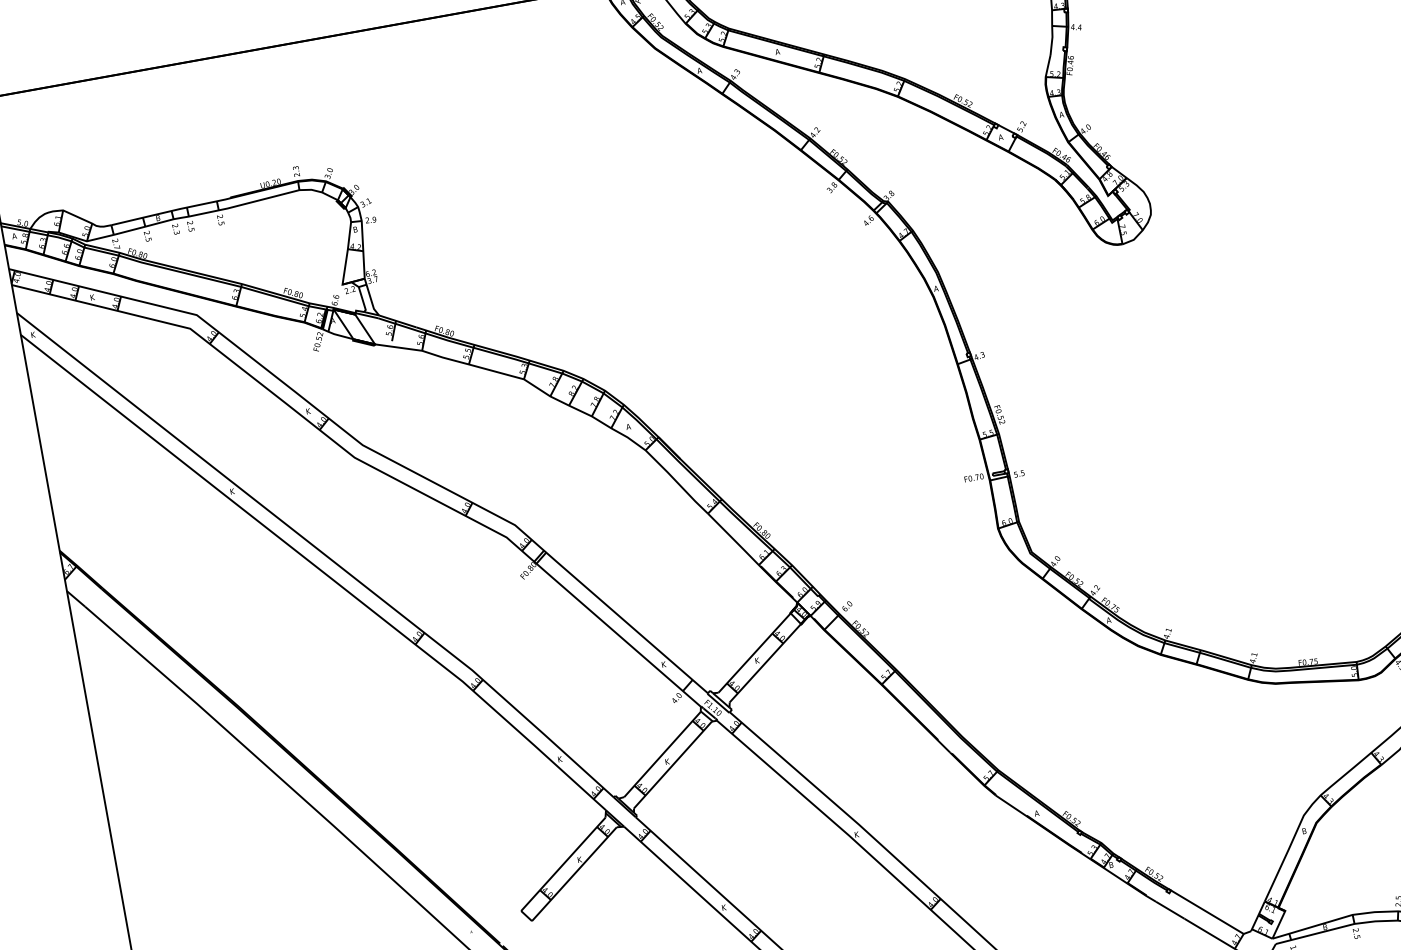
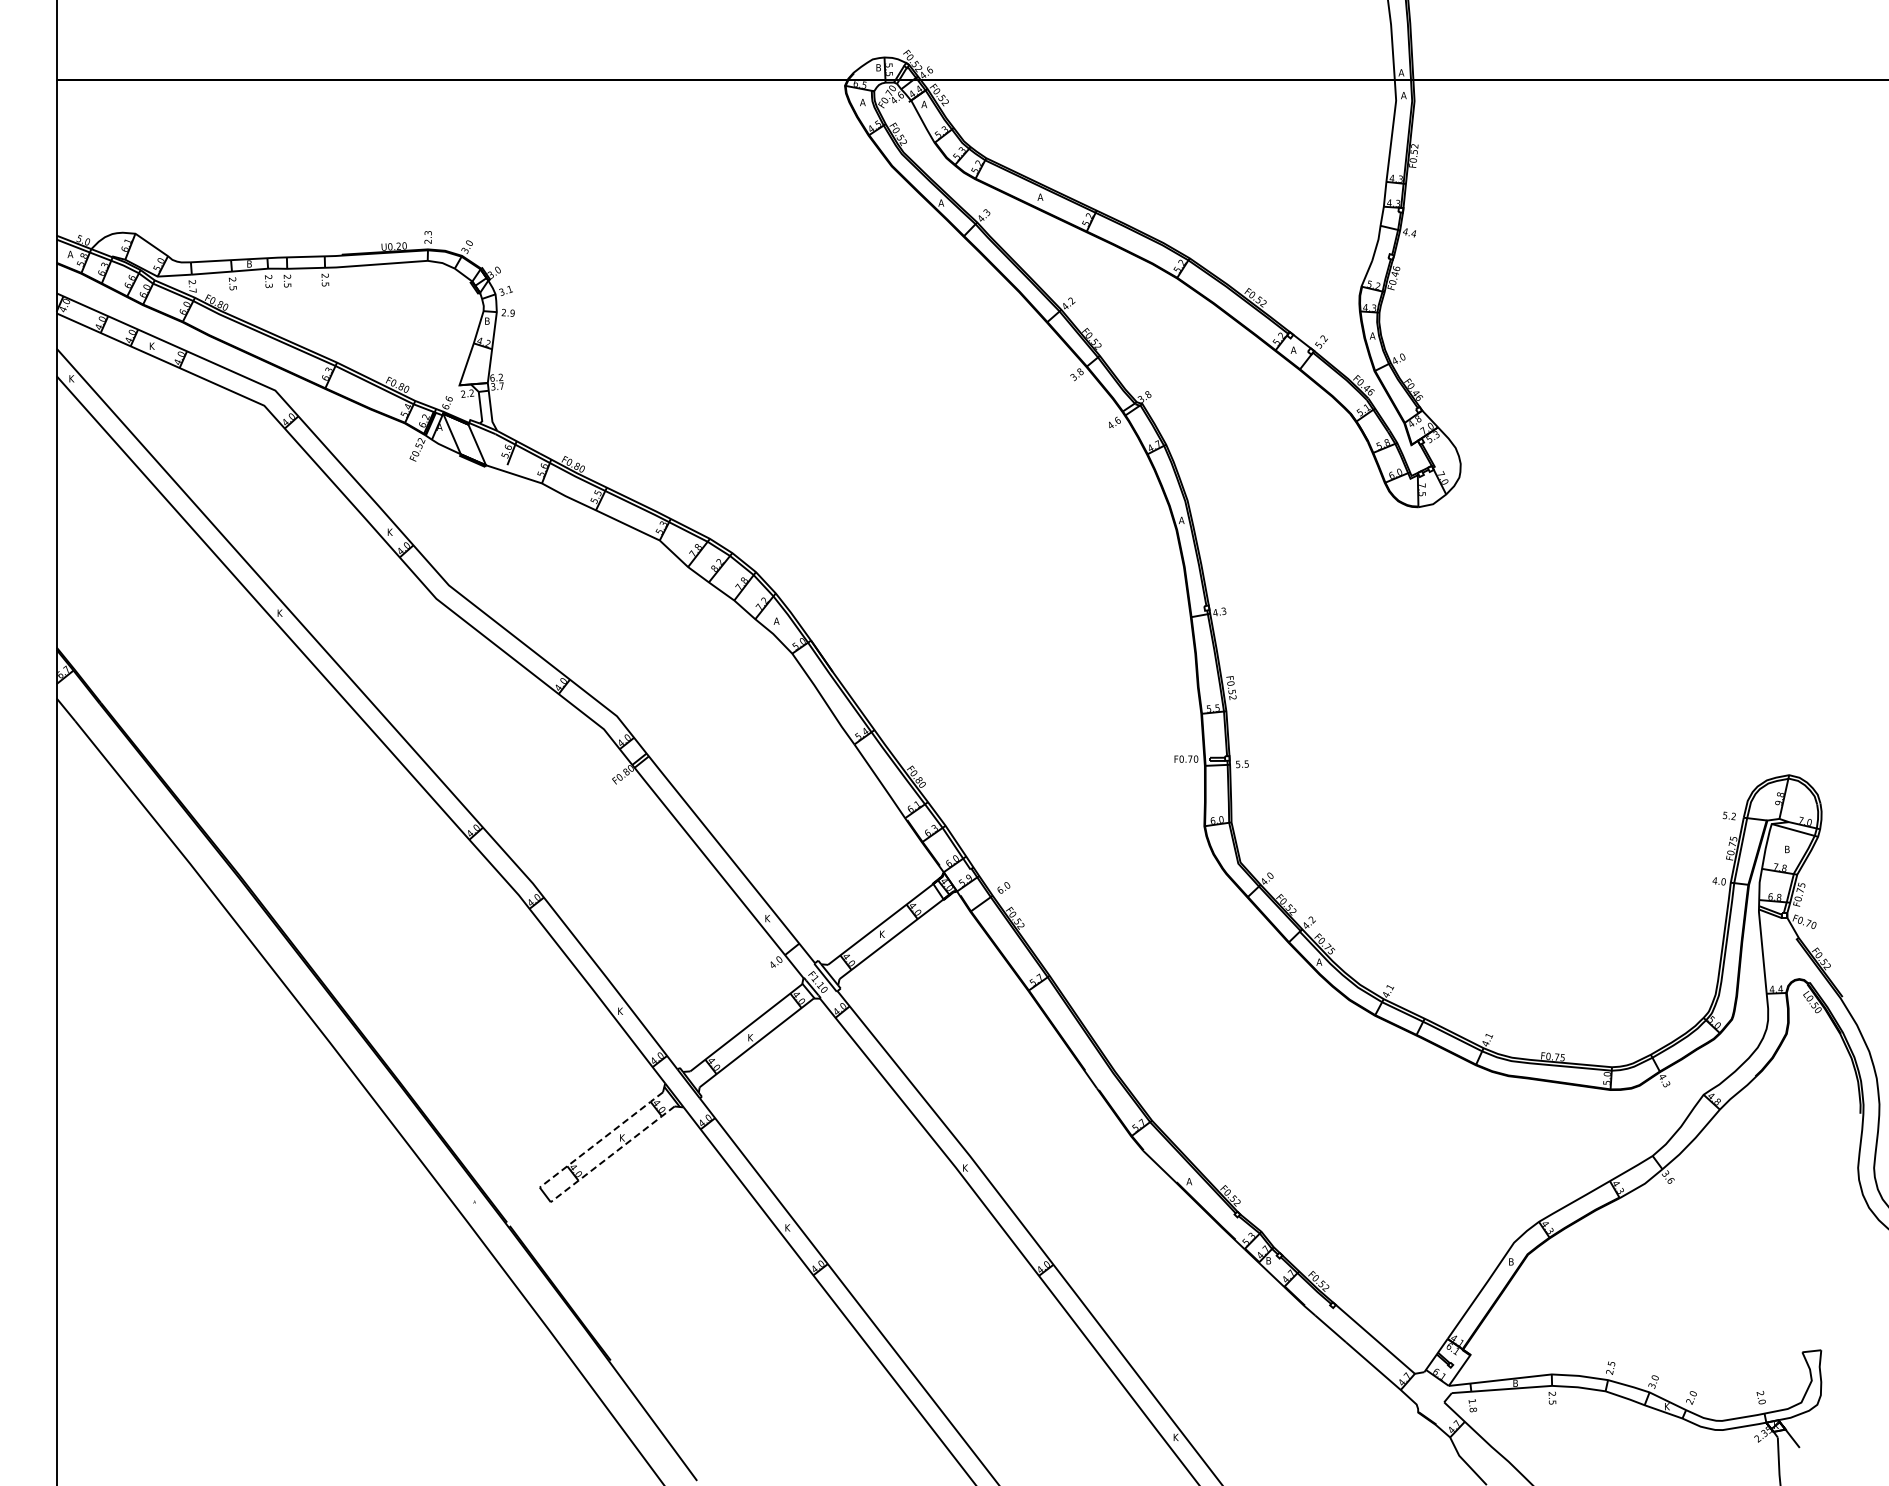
line: (563, 864) -> (601, 1140), solid -> dashed
line: (574, 874) -> (612, 1154), solid -> dashed

